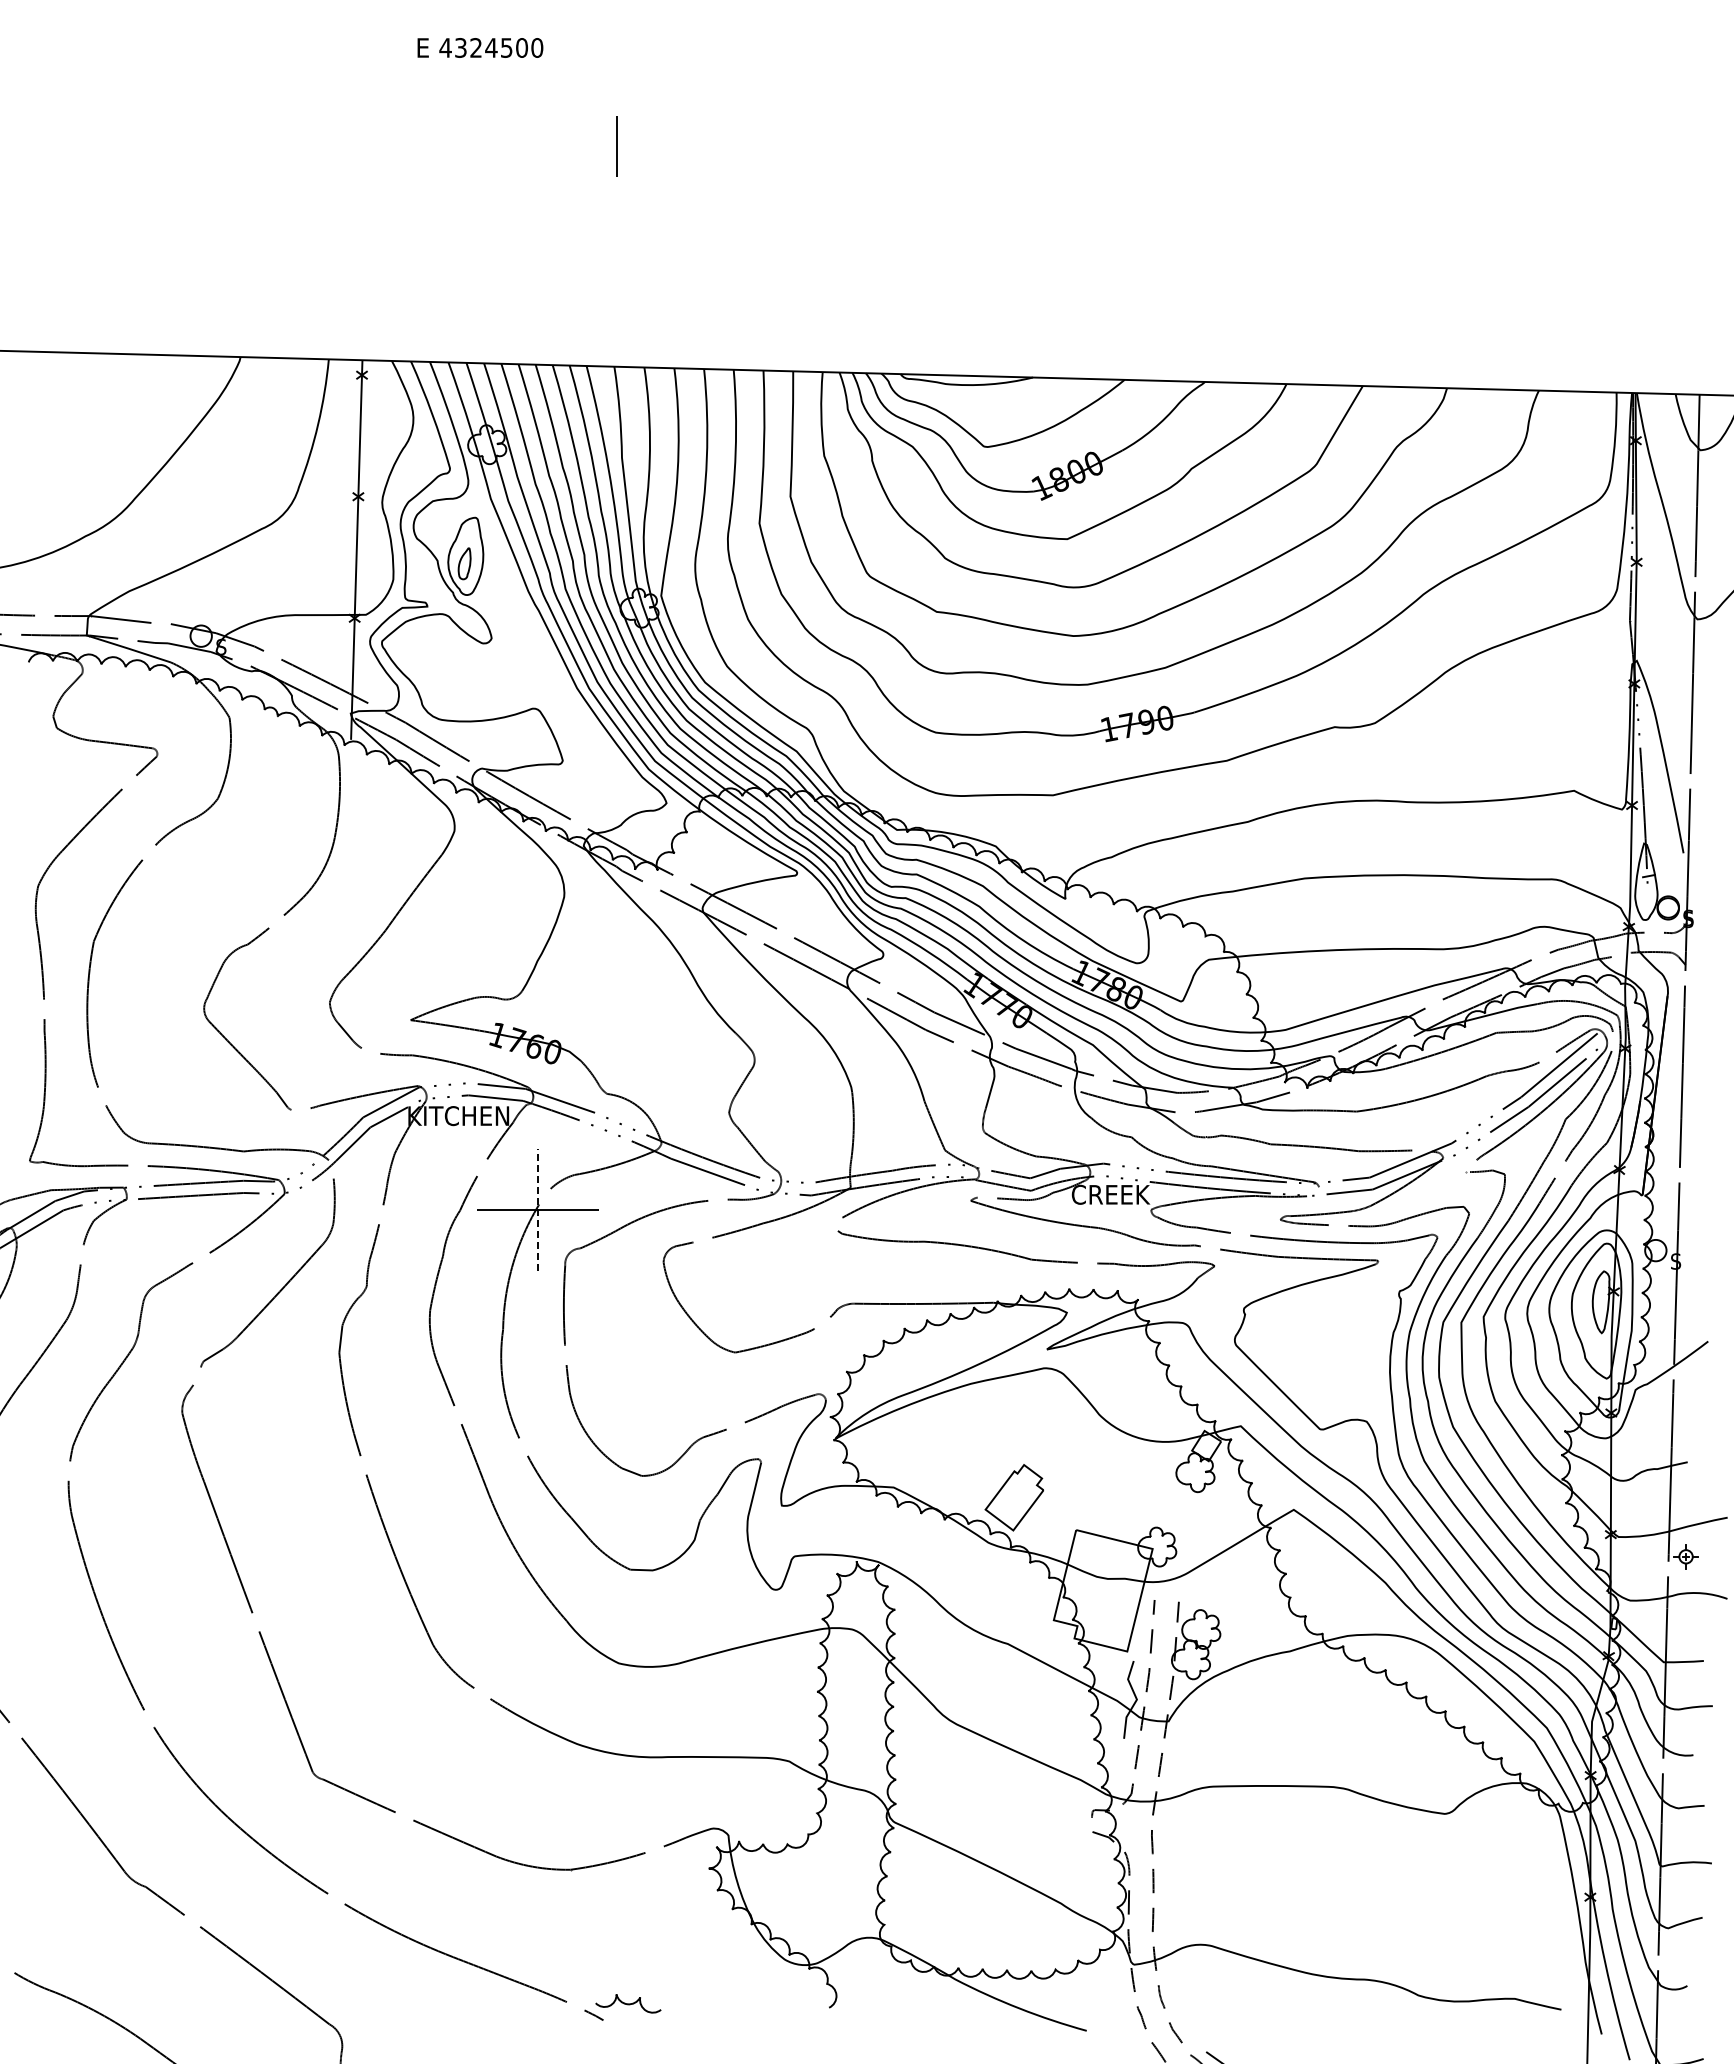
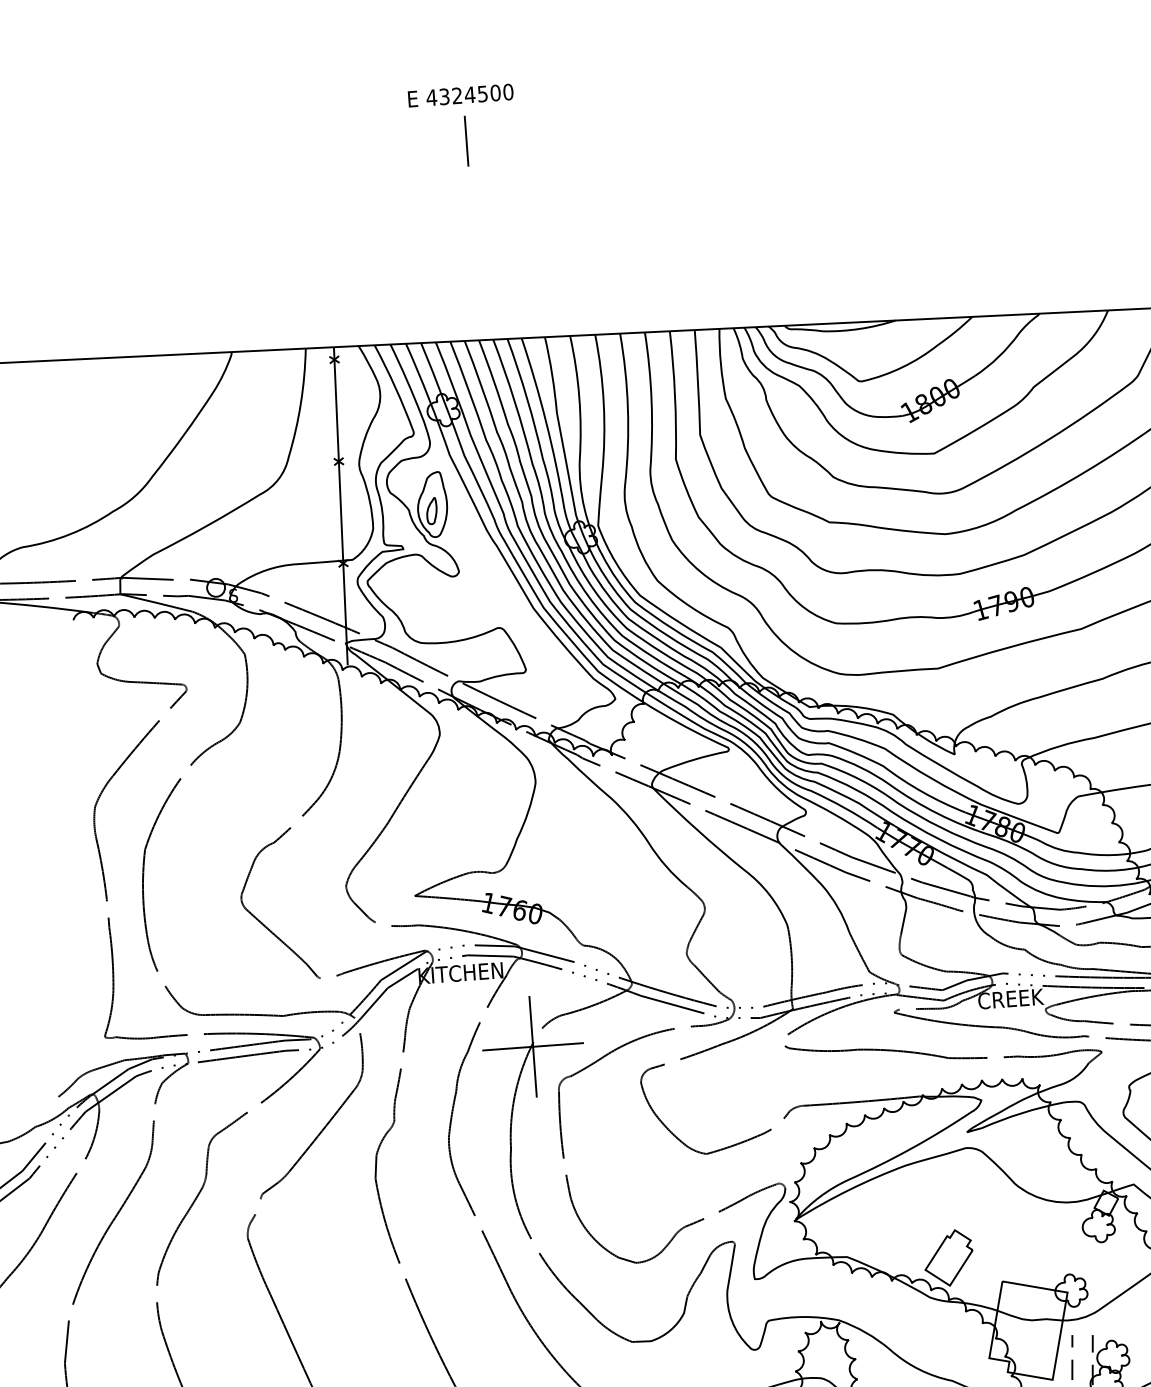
text: (480, 47) -> (460, 95), moved
line: (616, 146) -> (465, 141), moved
line: (538, 1209) -> (533, 1046), dashed -> solid

